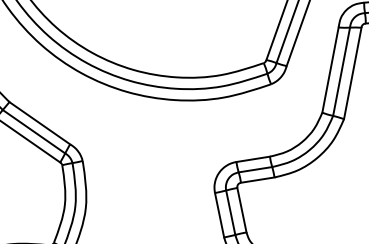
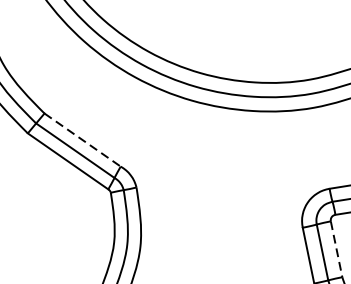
line: (39, 123) -> (82, 140), solid -> dashed
line: (241, 210) -> (336, 249), solid -> dashed

